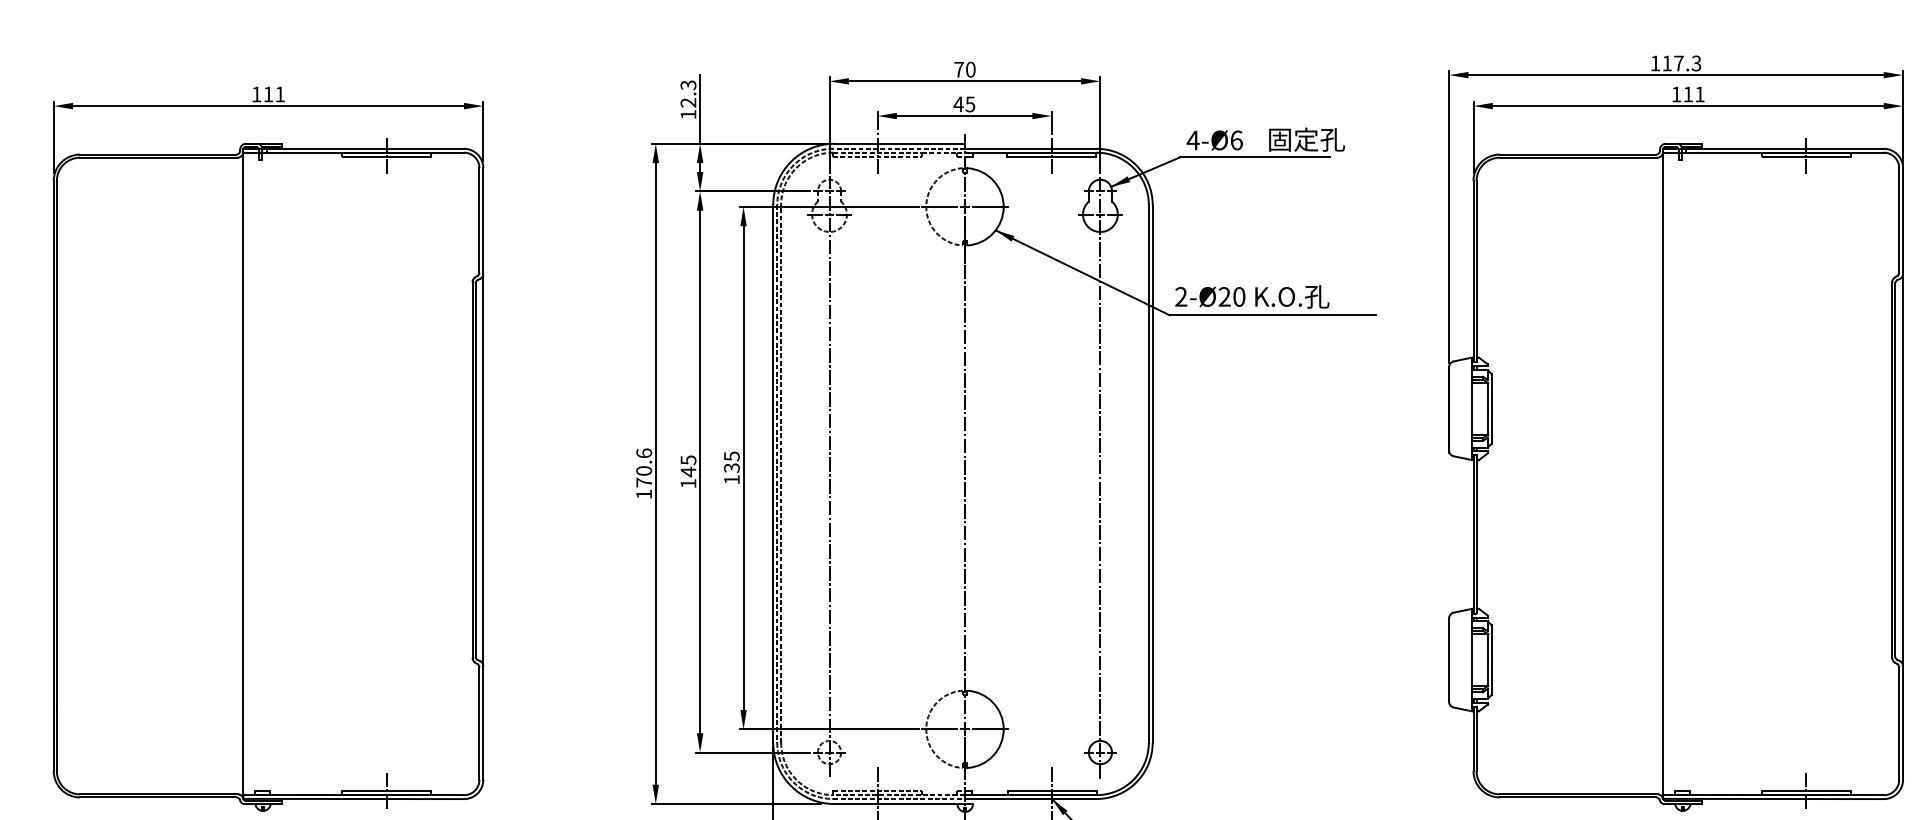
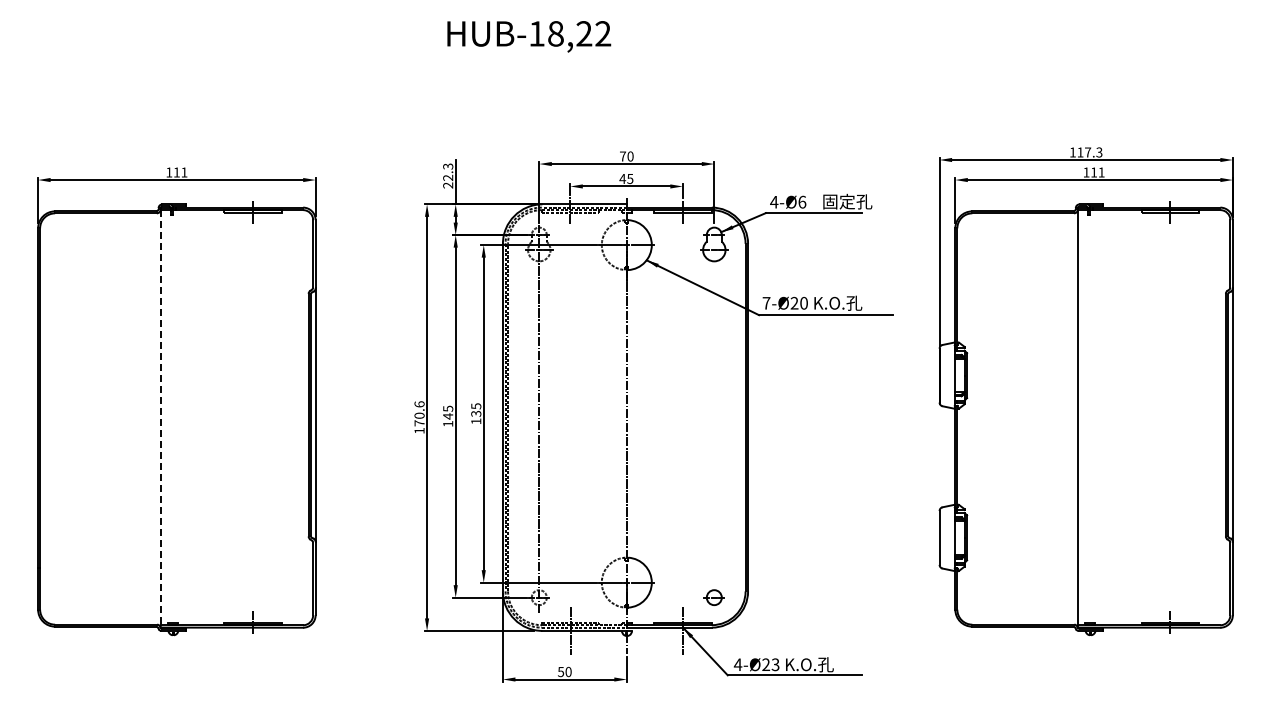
text: (688, 114) -> (448, 185), 12.3 -> 22.3
text: (1181, 295) -> (766, 302), 2-Ø20 -> 7-Ø20
line: (243, 473) -> (160, 417), solid -> dashed
line: (1100, 476) -> (714, 419), removed

